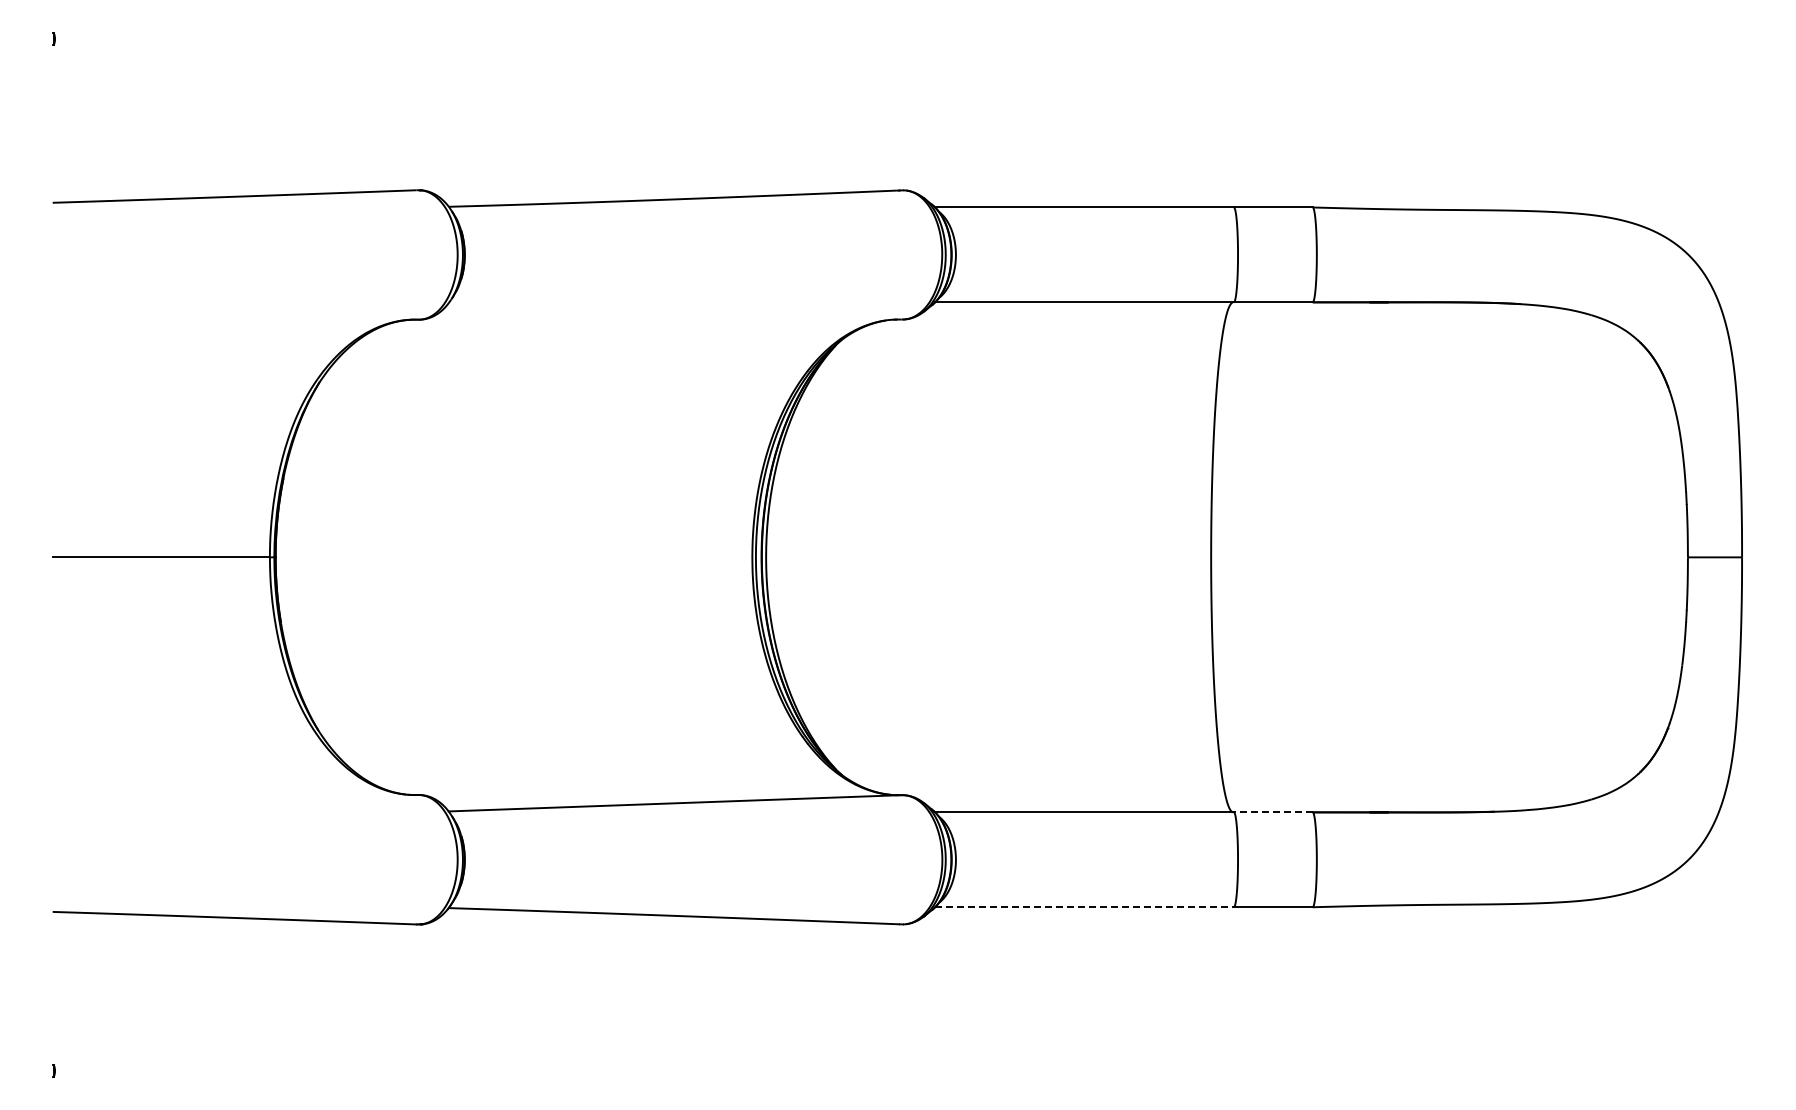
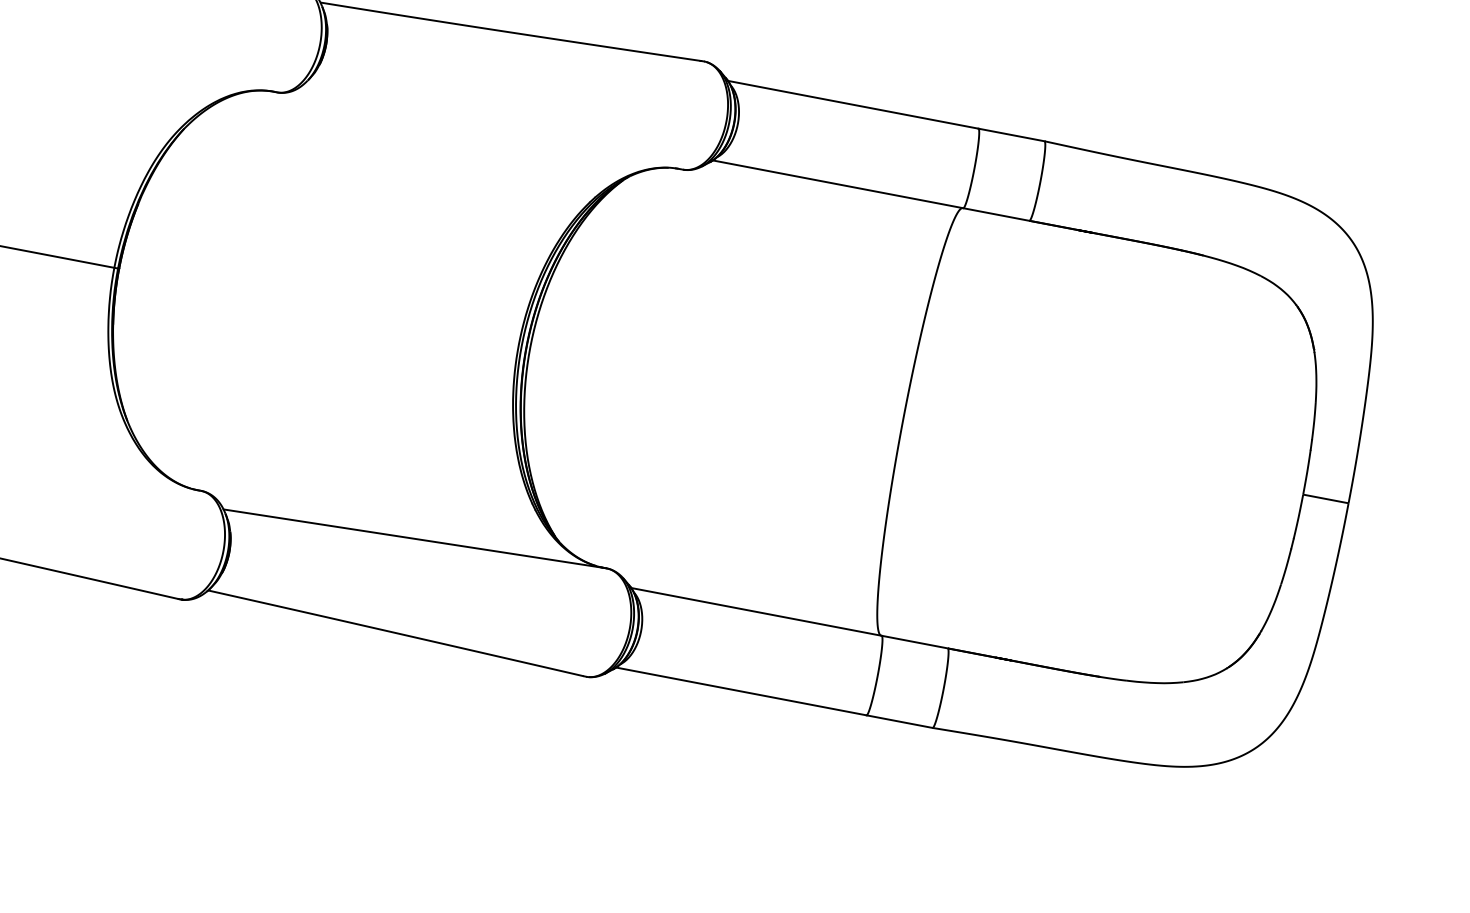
line: (1272, 812) -> (914, 642), dashed -> solid
line: (1084, 907) -> (741, 691), dashed -> solid

